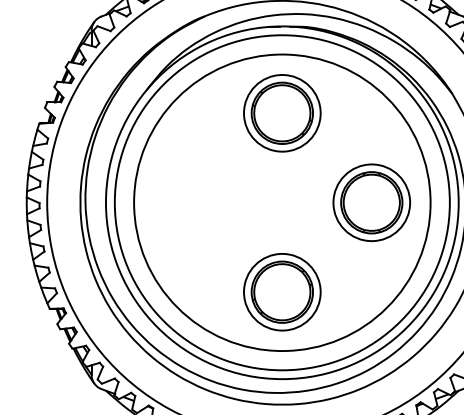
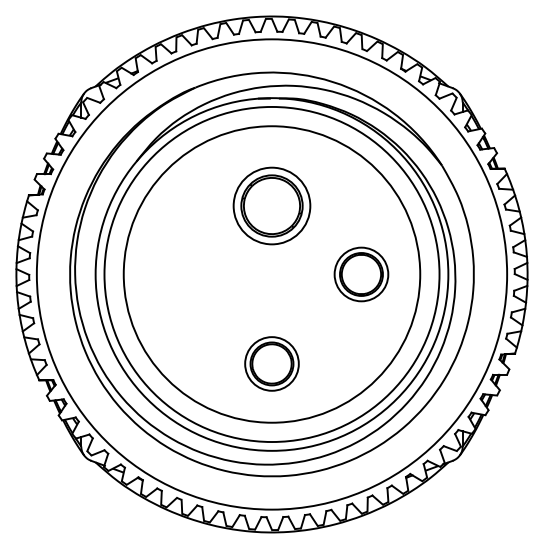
part: (281, 112) -> (271, 205), moved
part: (371, 202) -> (361, 274), size x0.7
part: (281, 291) -> (271, 363), size x0.7

